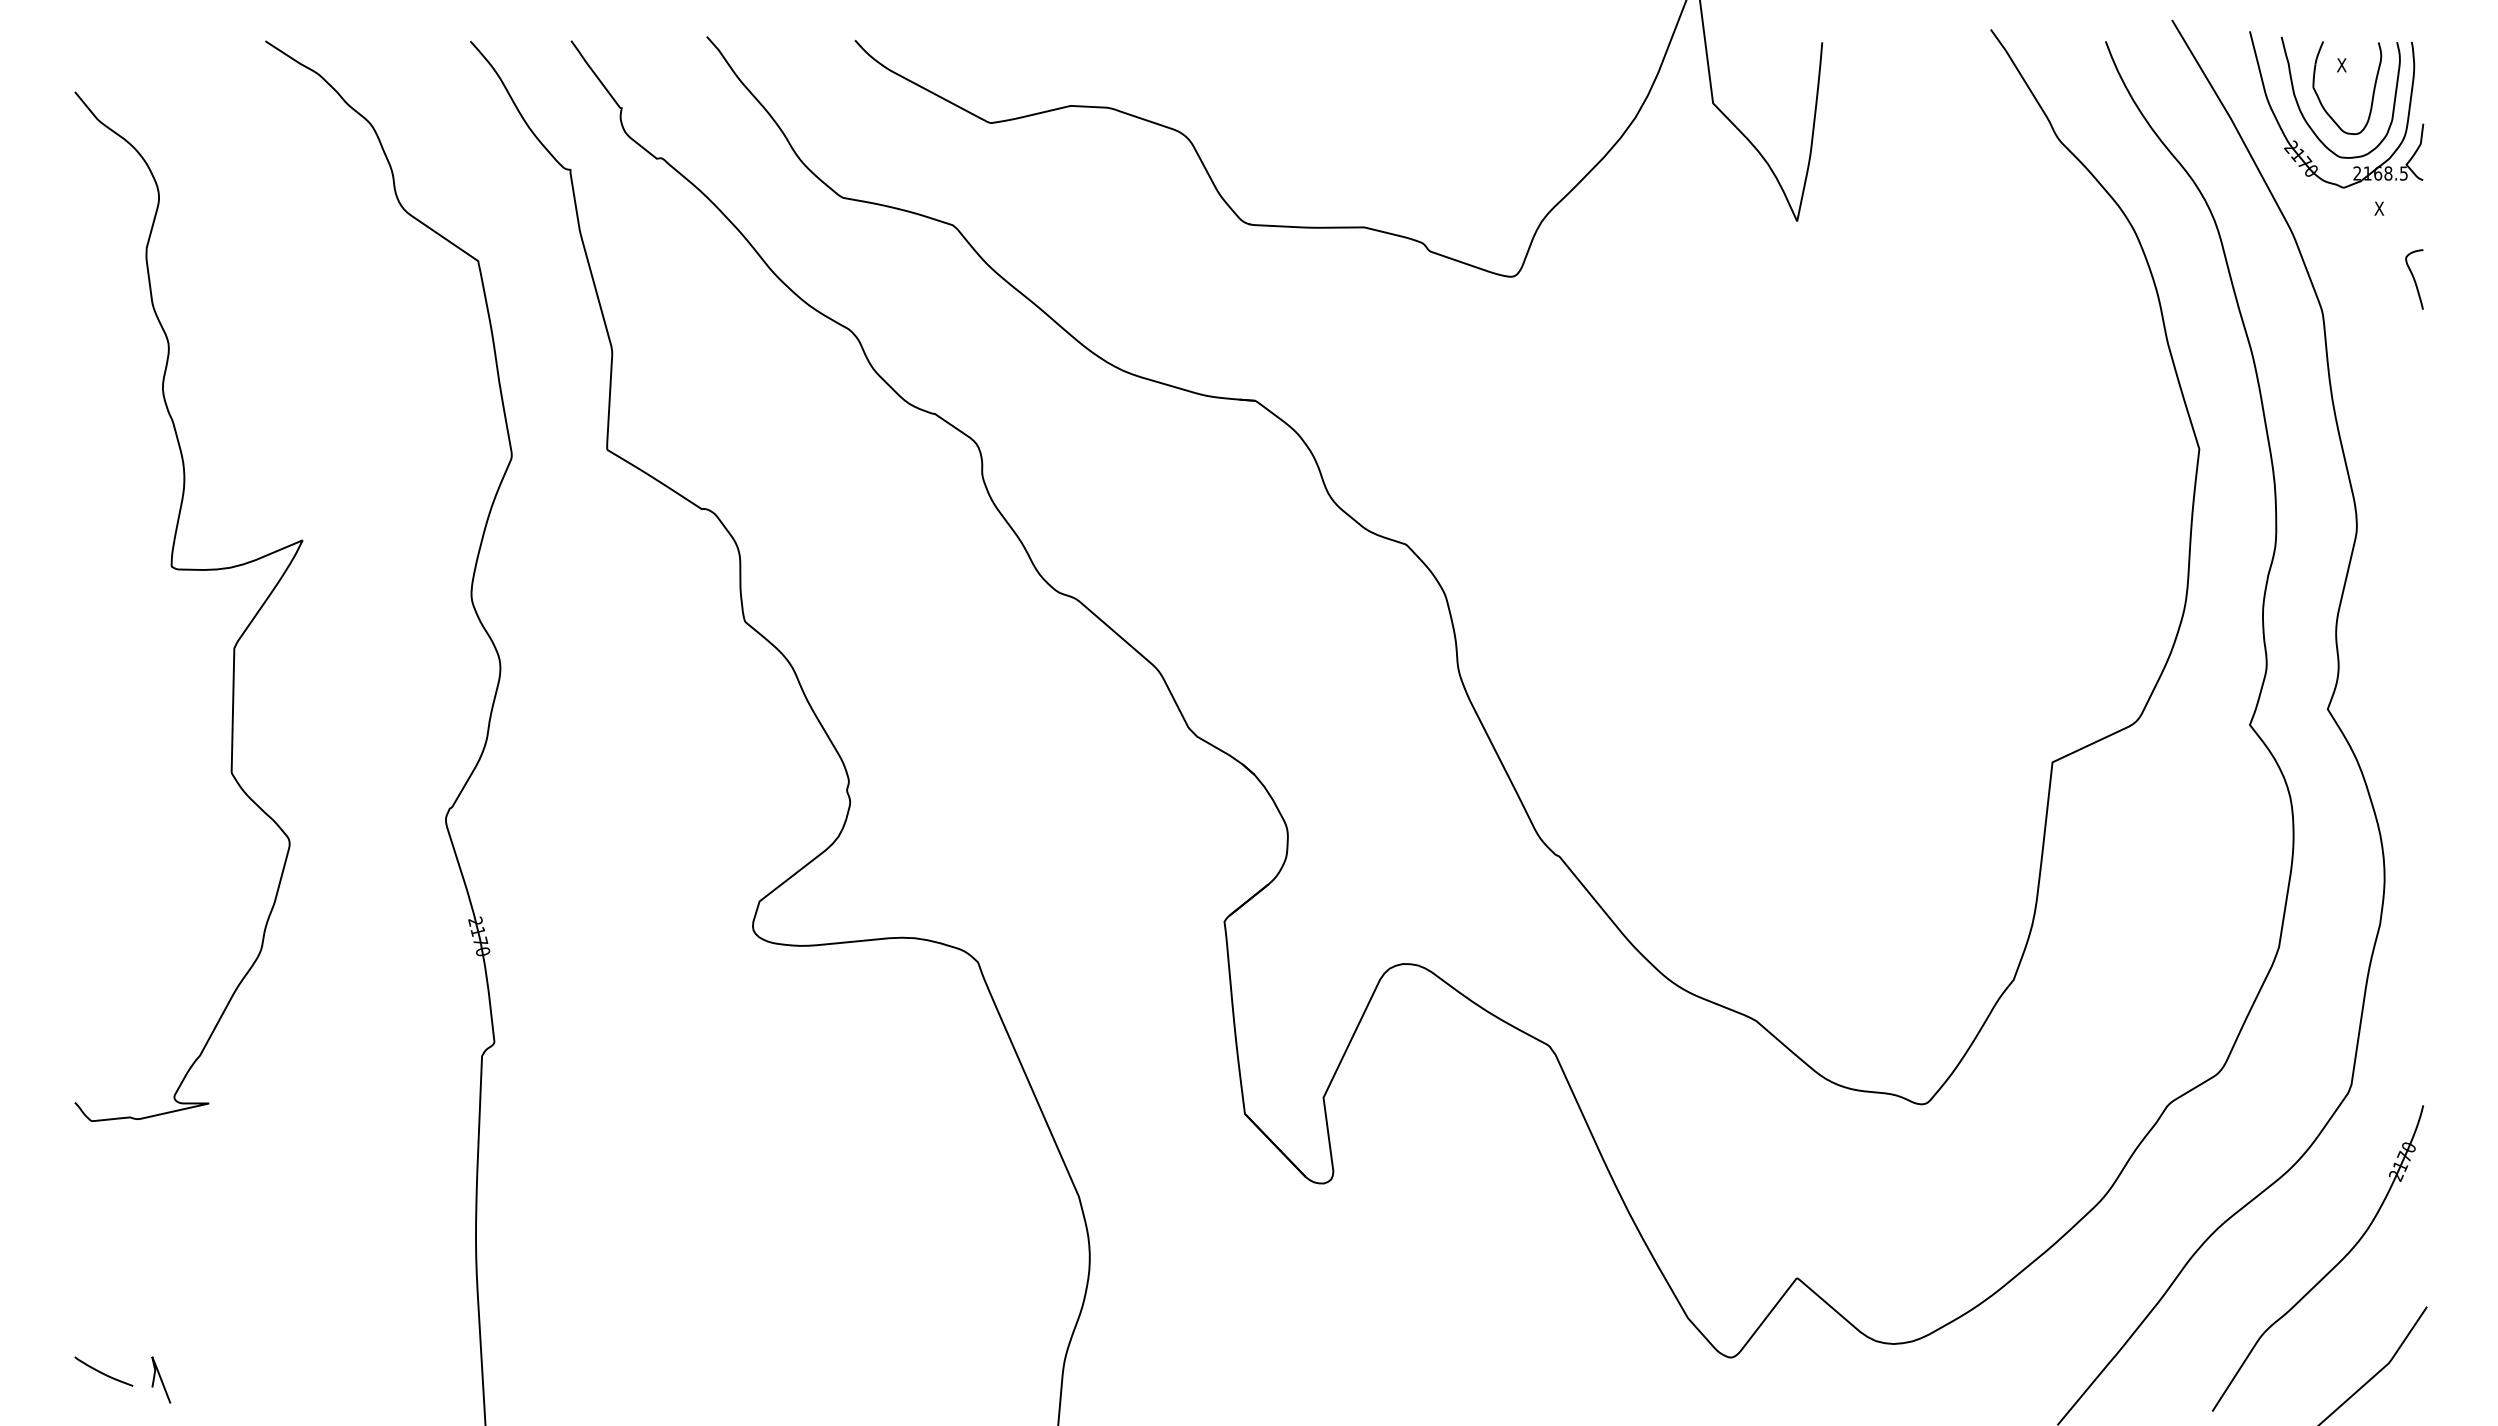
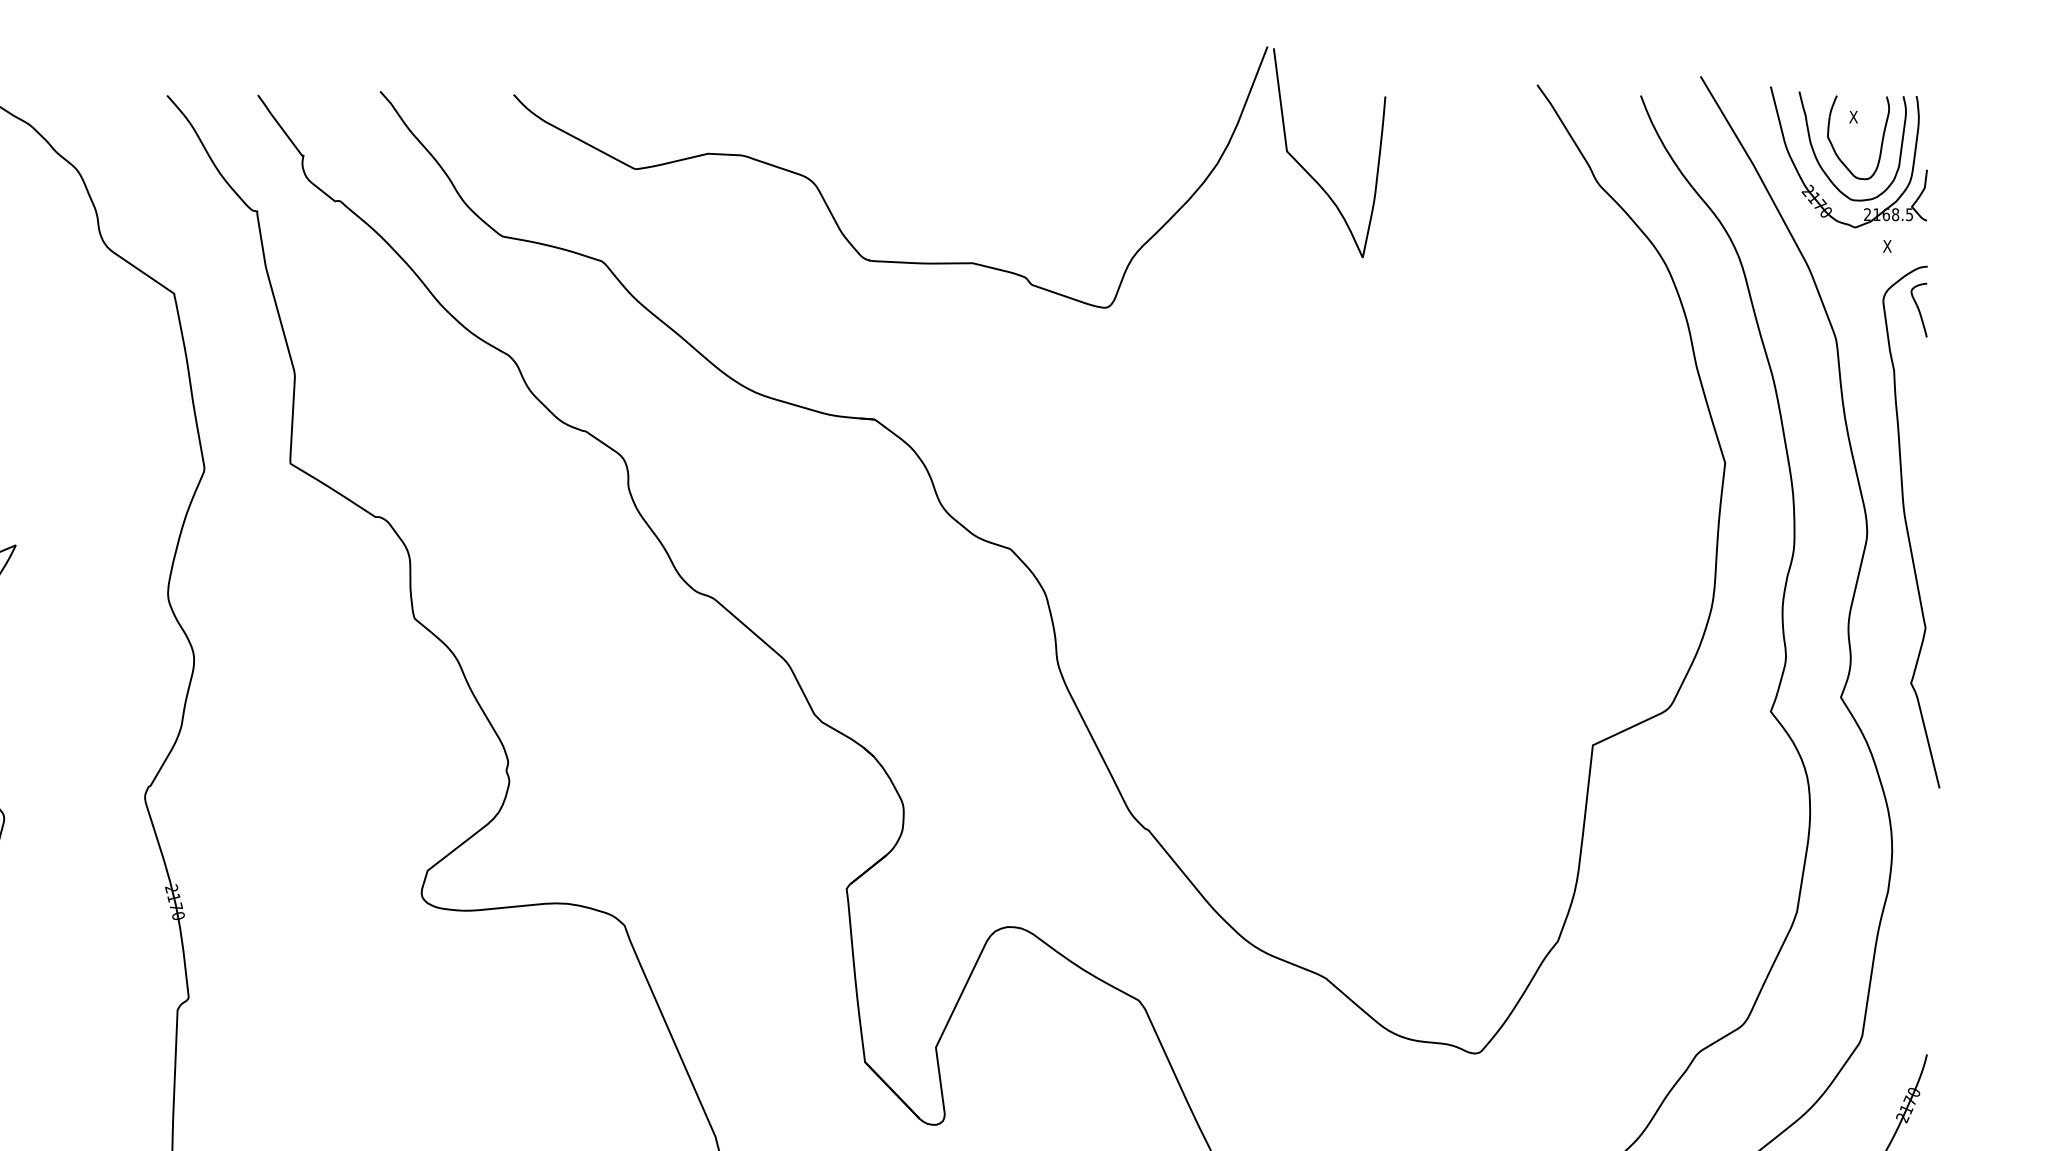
curve: (2402, 522) -> (1908, 529), added

